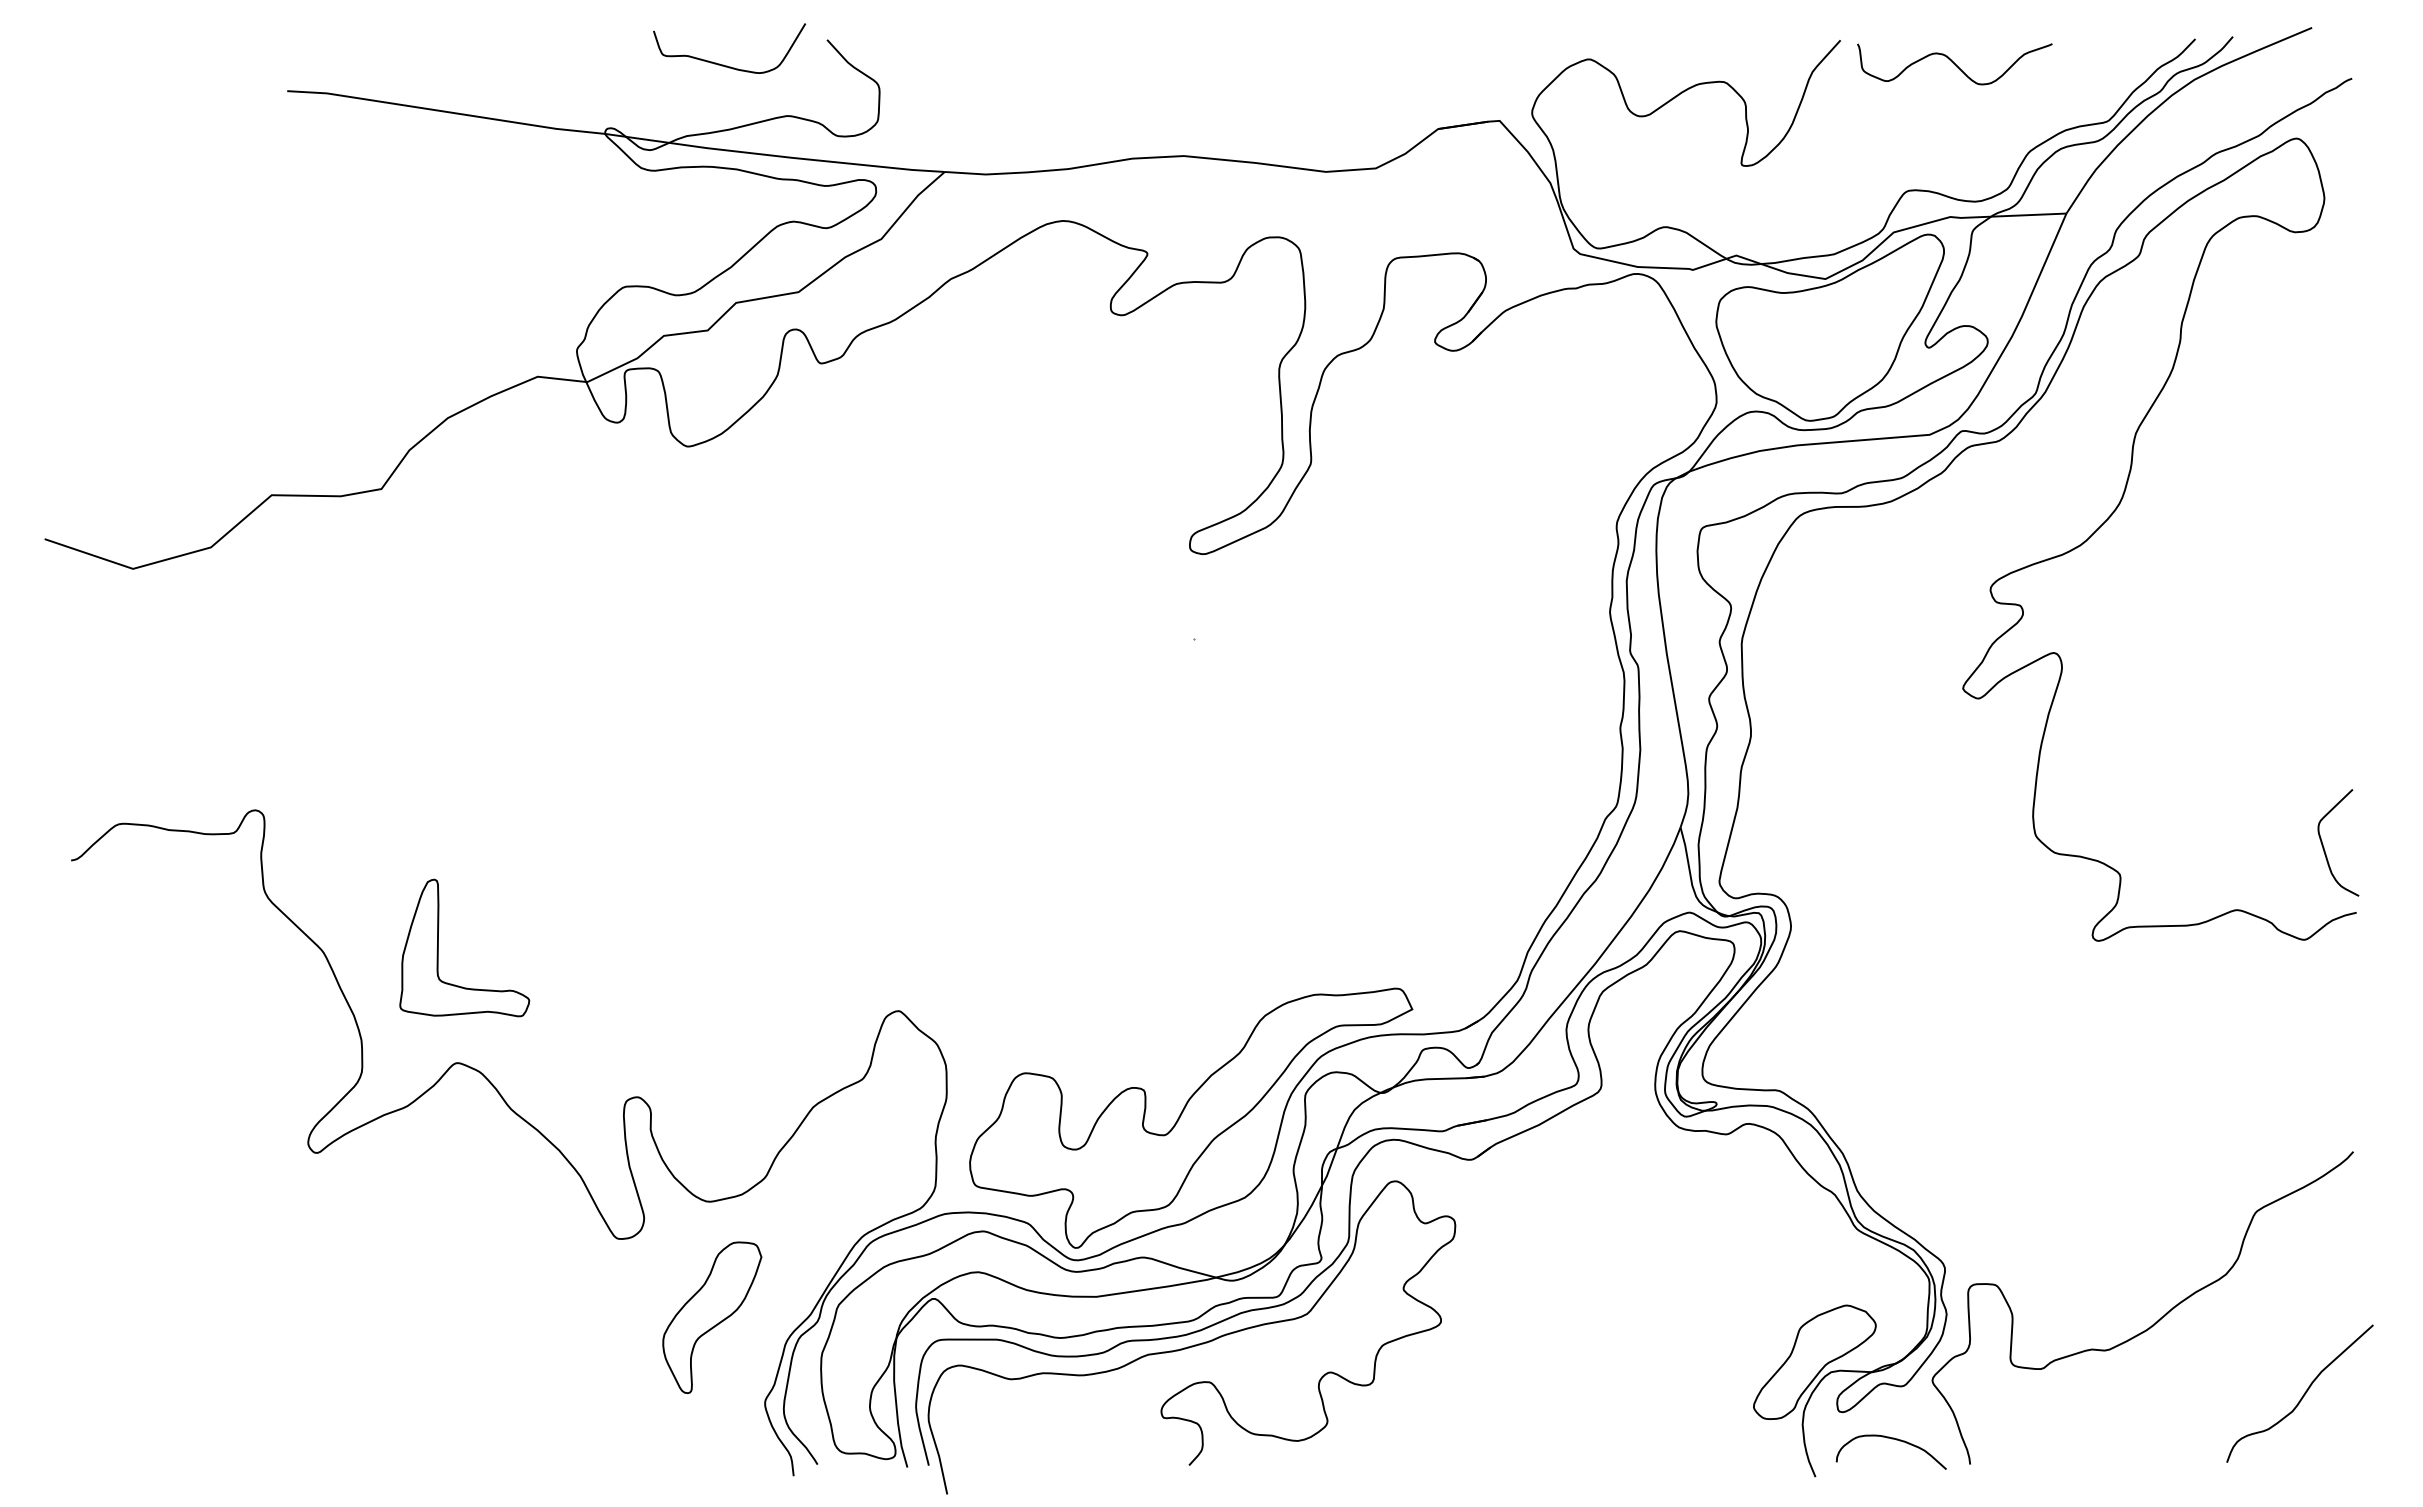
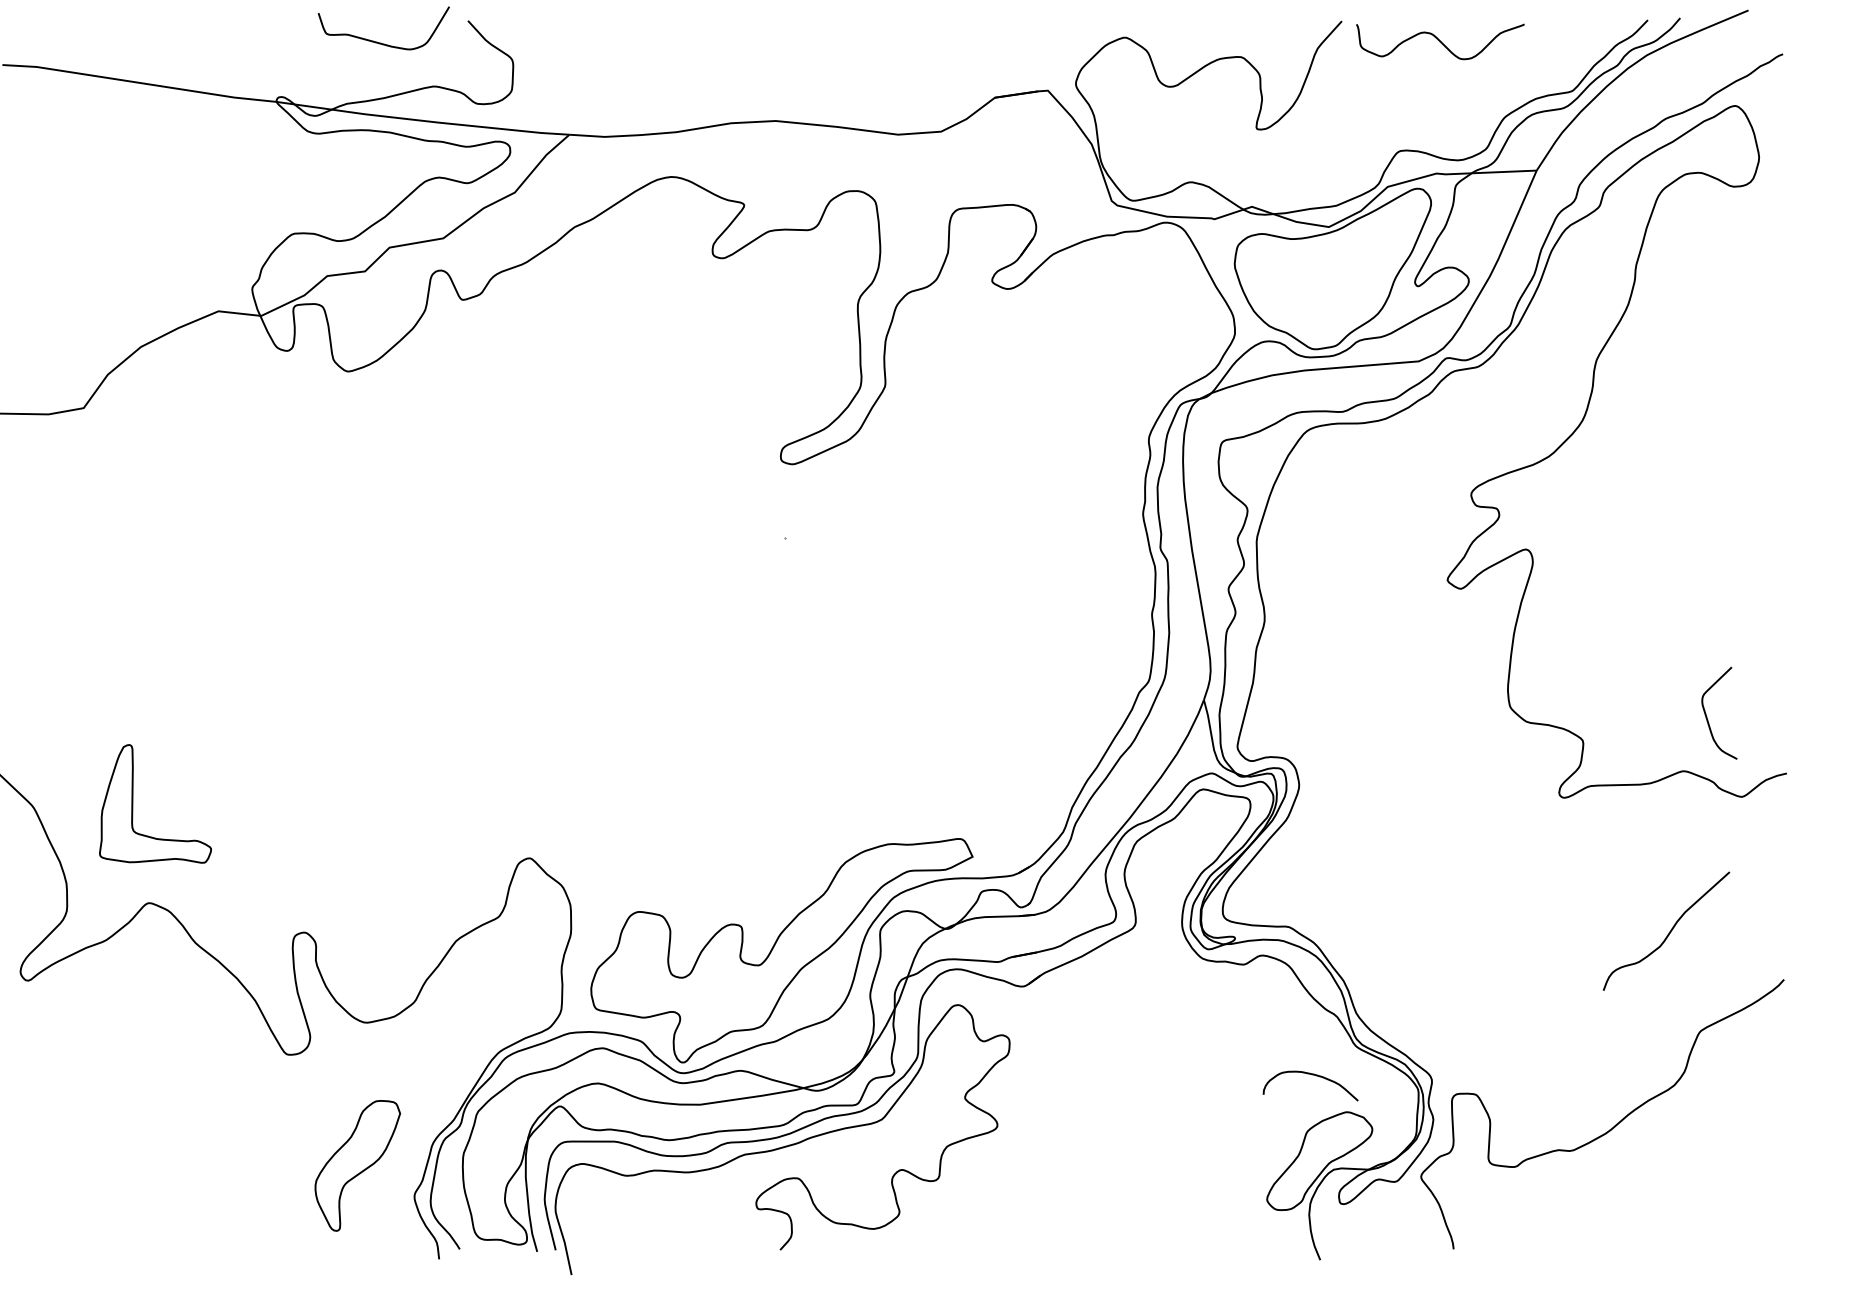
curve: (2324, 847) -> (1707, 717), moved
part: (712, 1317) -> (357, 1165), moved
curve: (2302, 1395) -> (1668, 932), moved
curve: (1891, 1439) -> (1310, 1075), moved

